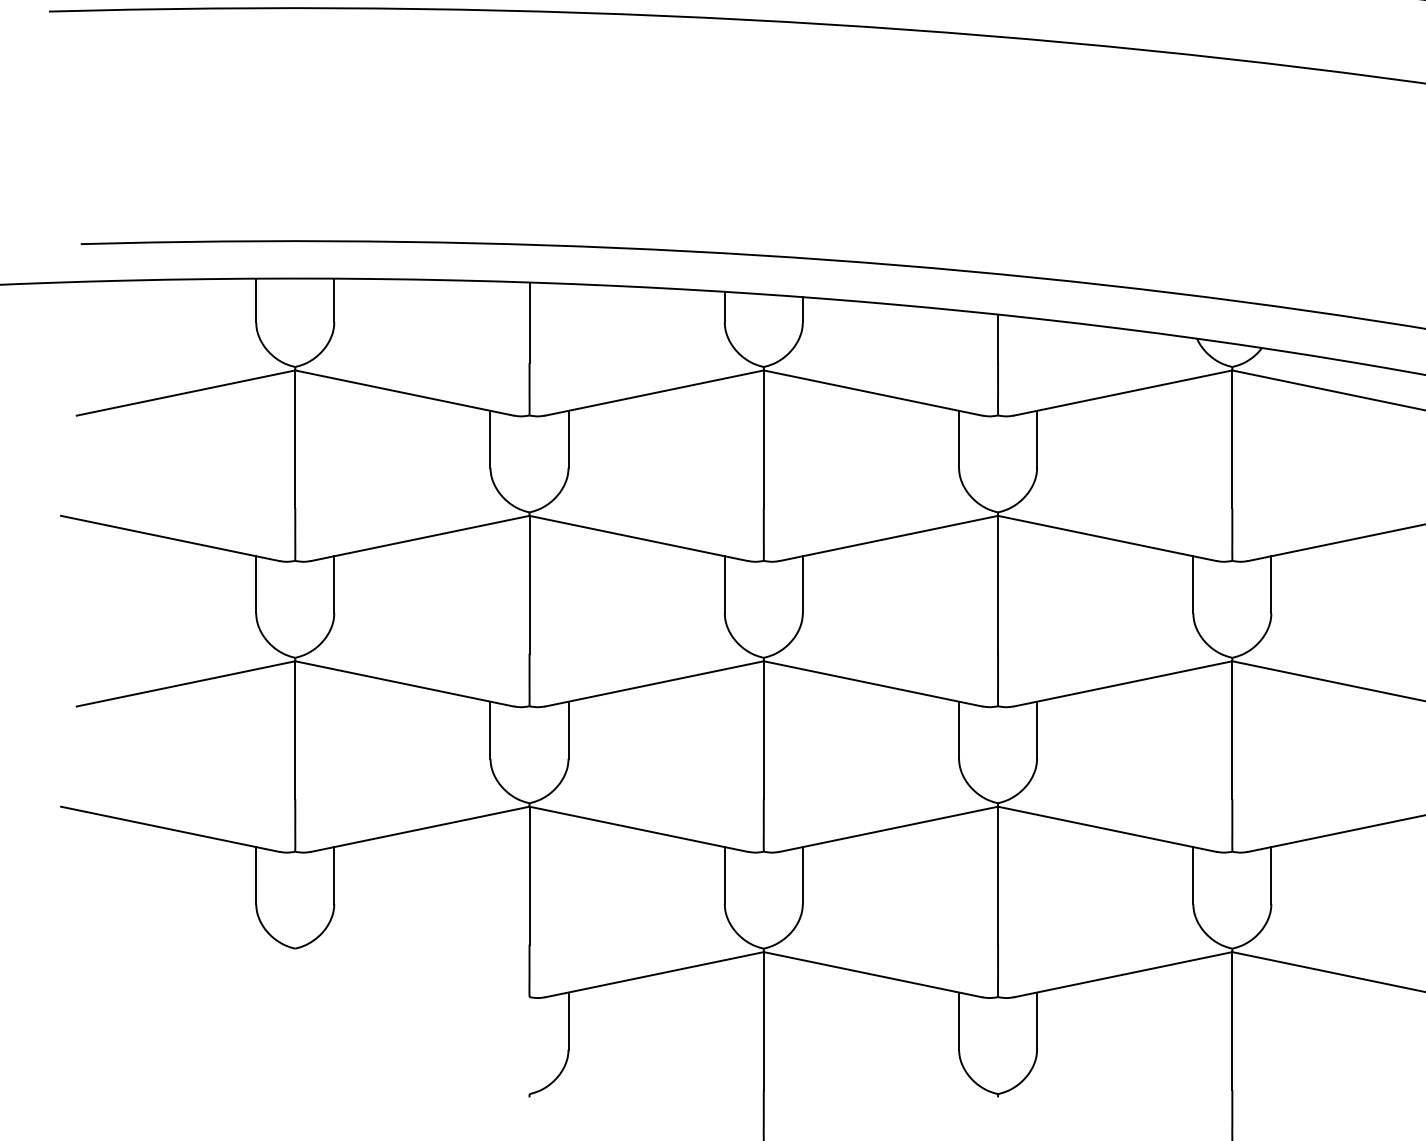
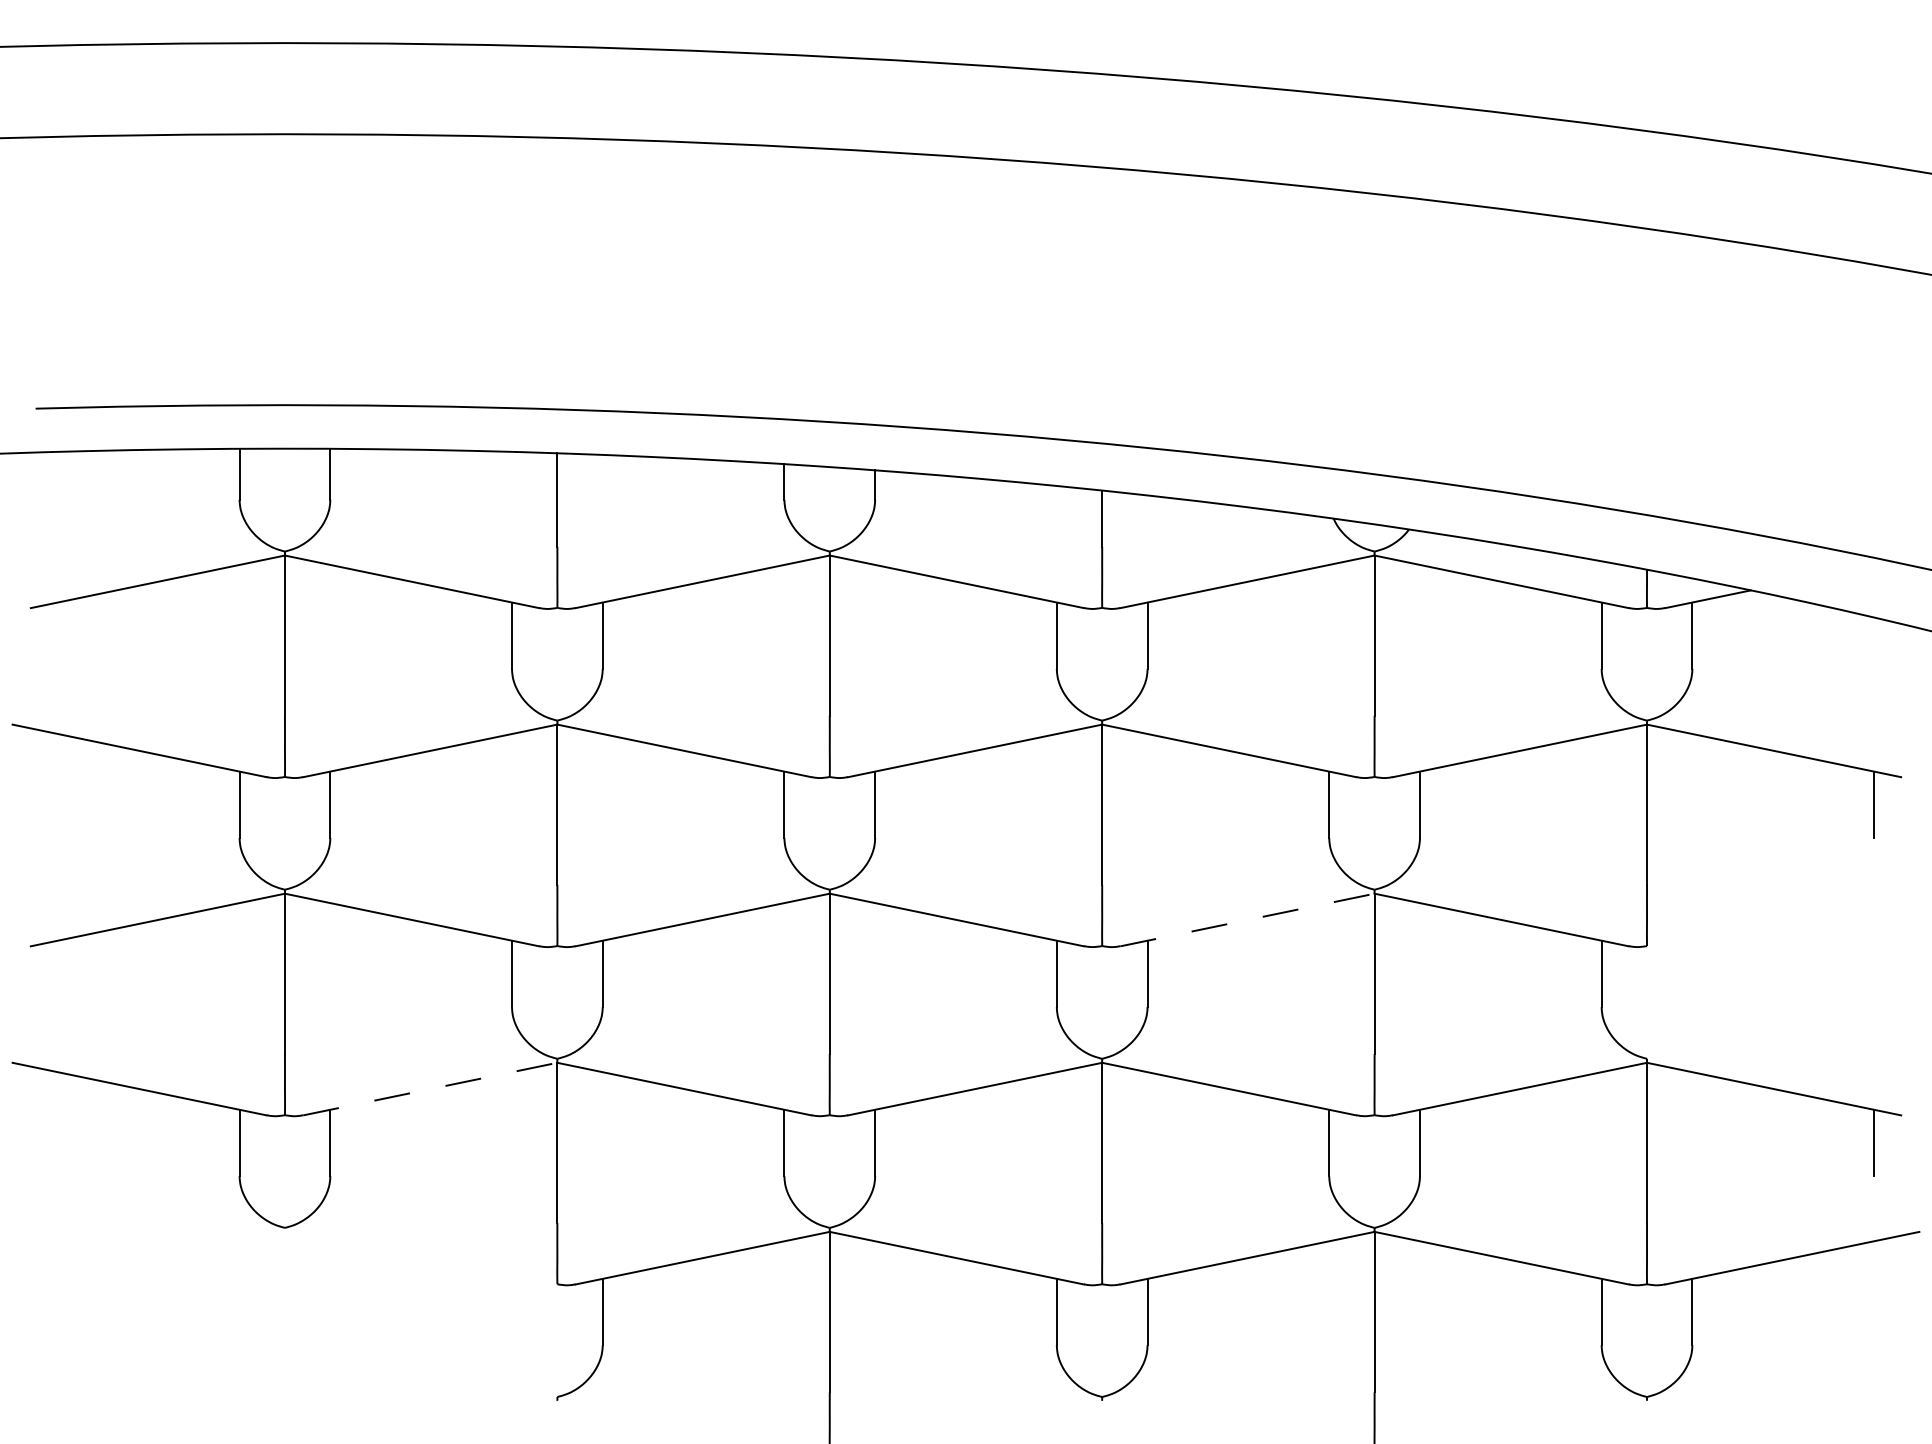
line: (1123, 684) -> (1247, 920), solid -> dashed
line: (420, 829) -> (430, 1089), solid -> dashed

